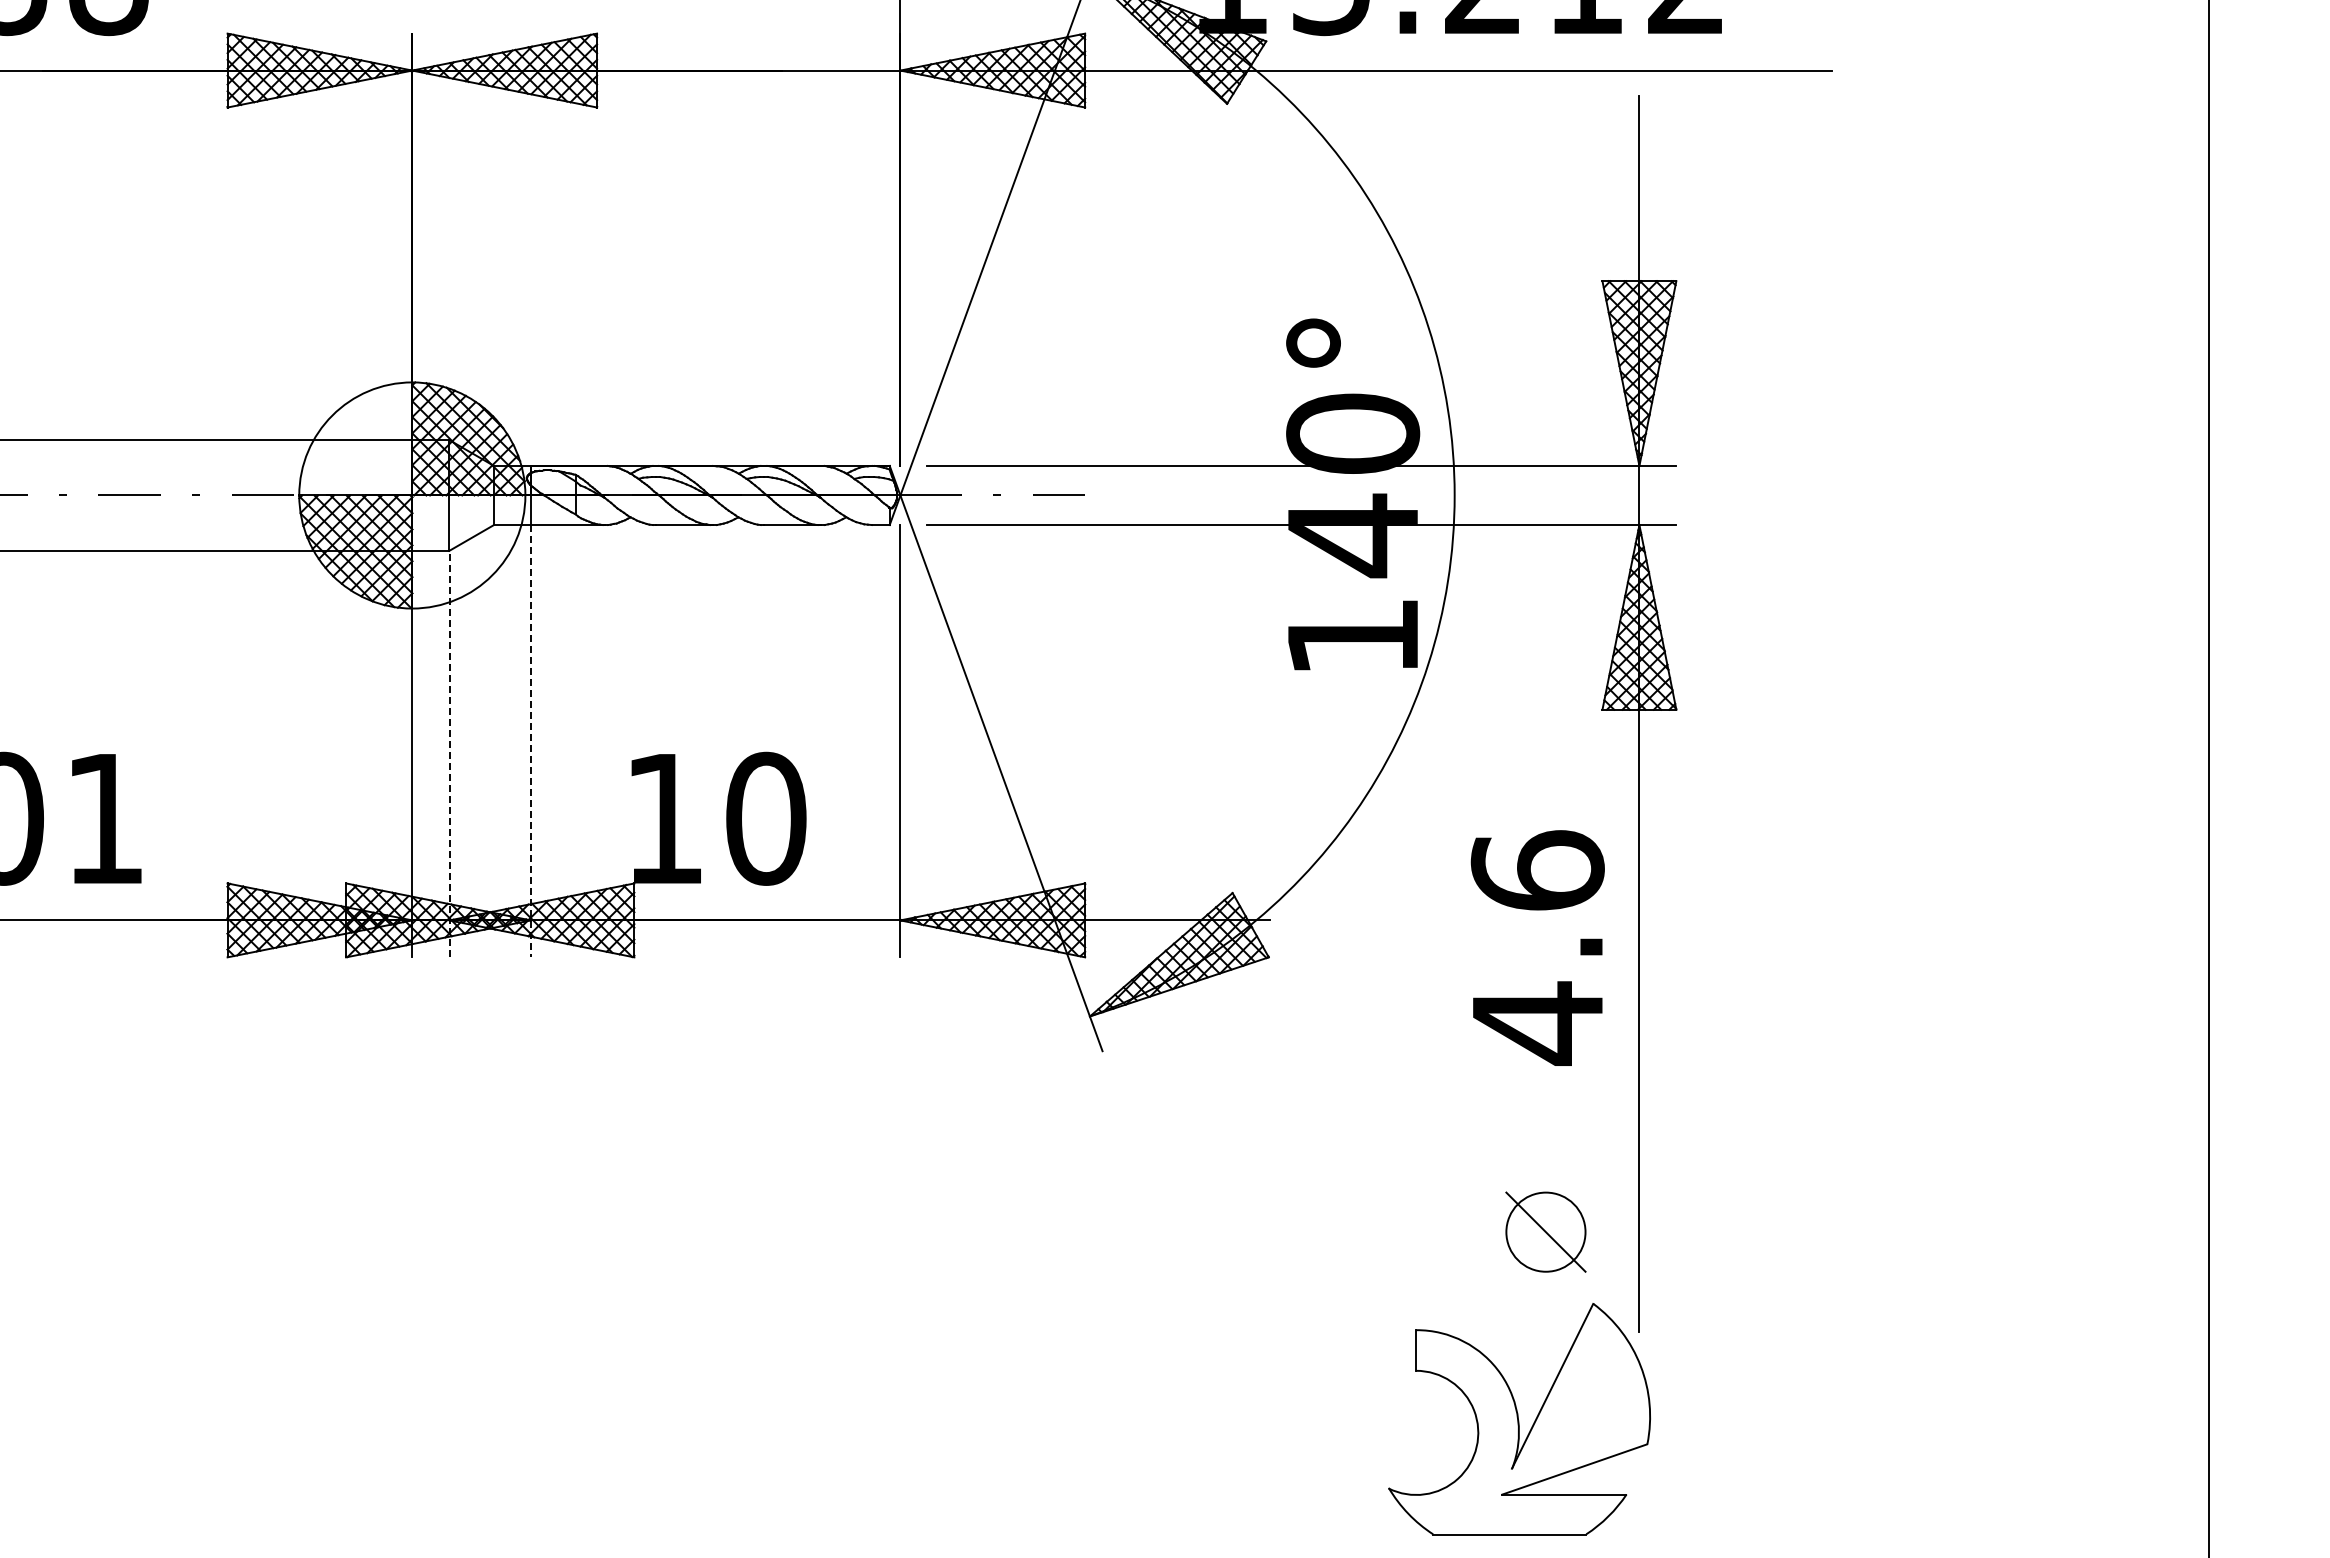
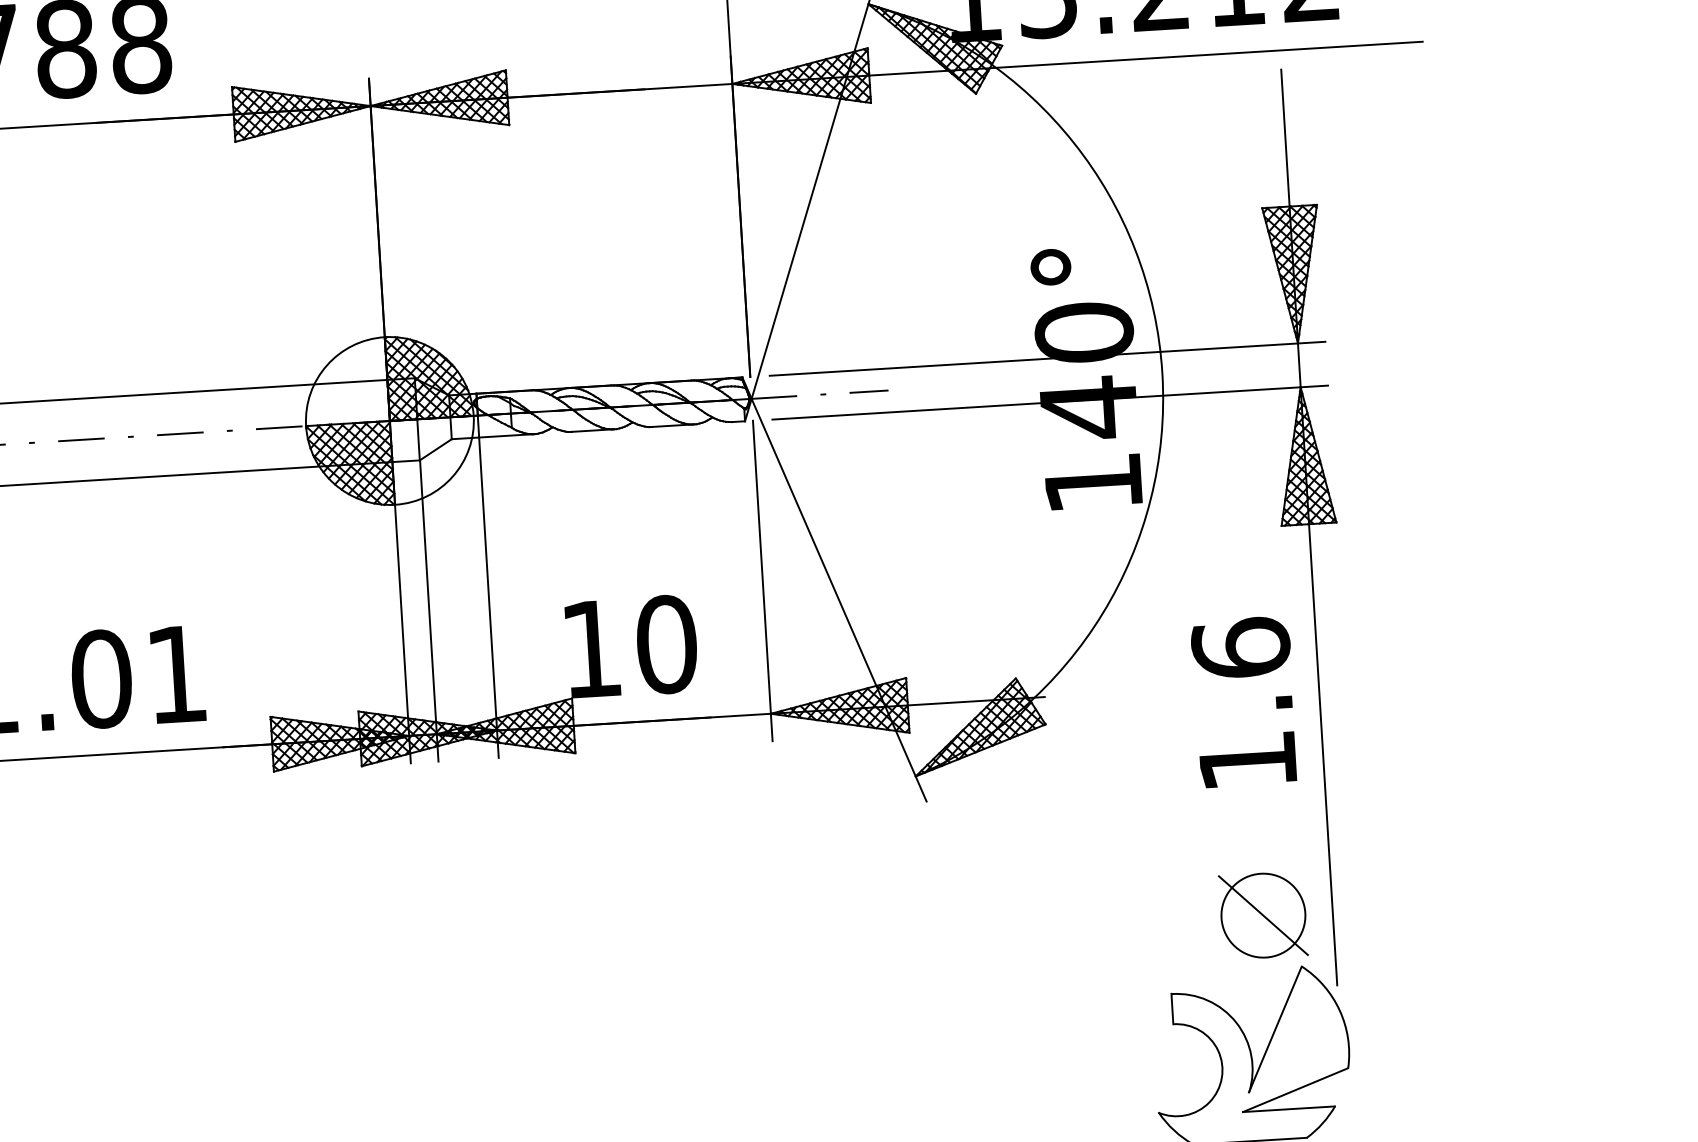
line: (530, 741) -> (488, 597), dashed -> solid
line: (449, 753) -> (429, 610), dashed -> solid
text: (1537, 1023) -> (1247, 761), 4.6 -> 1.6
part: (1545, 1231) -> (1263, 915), size x1.43

